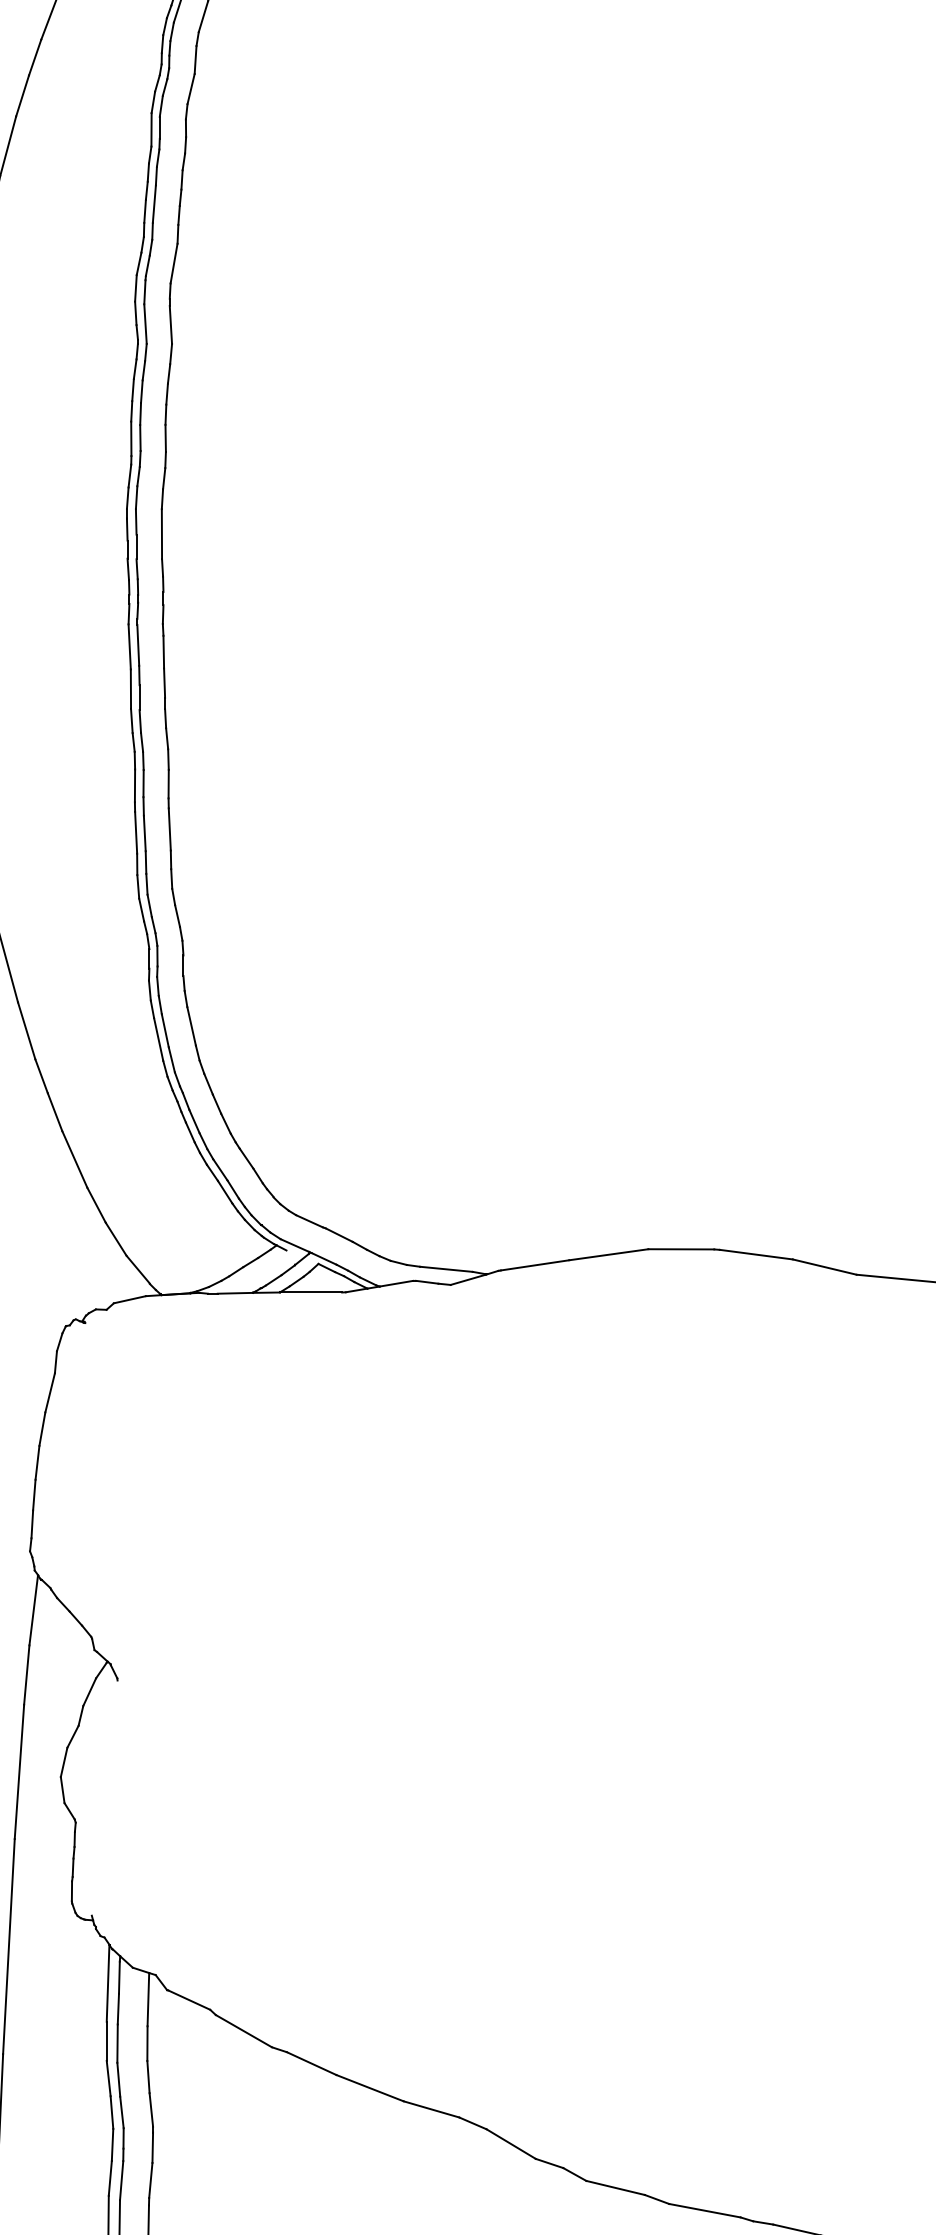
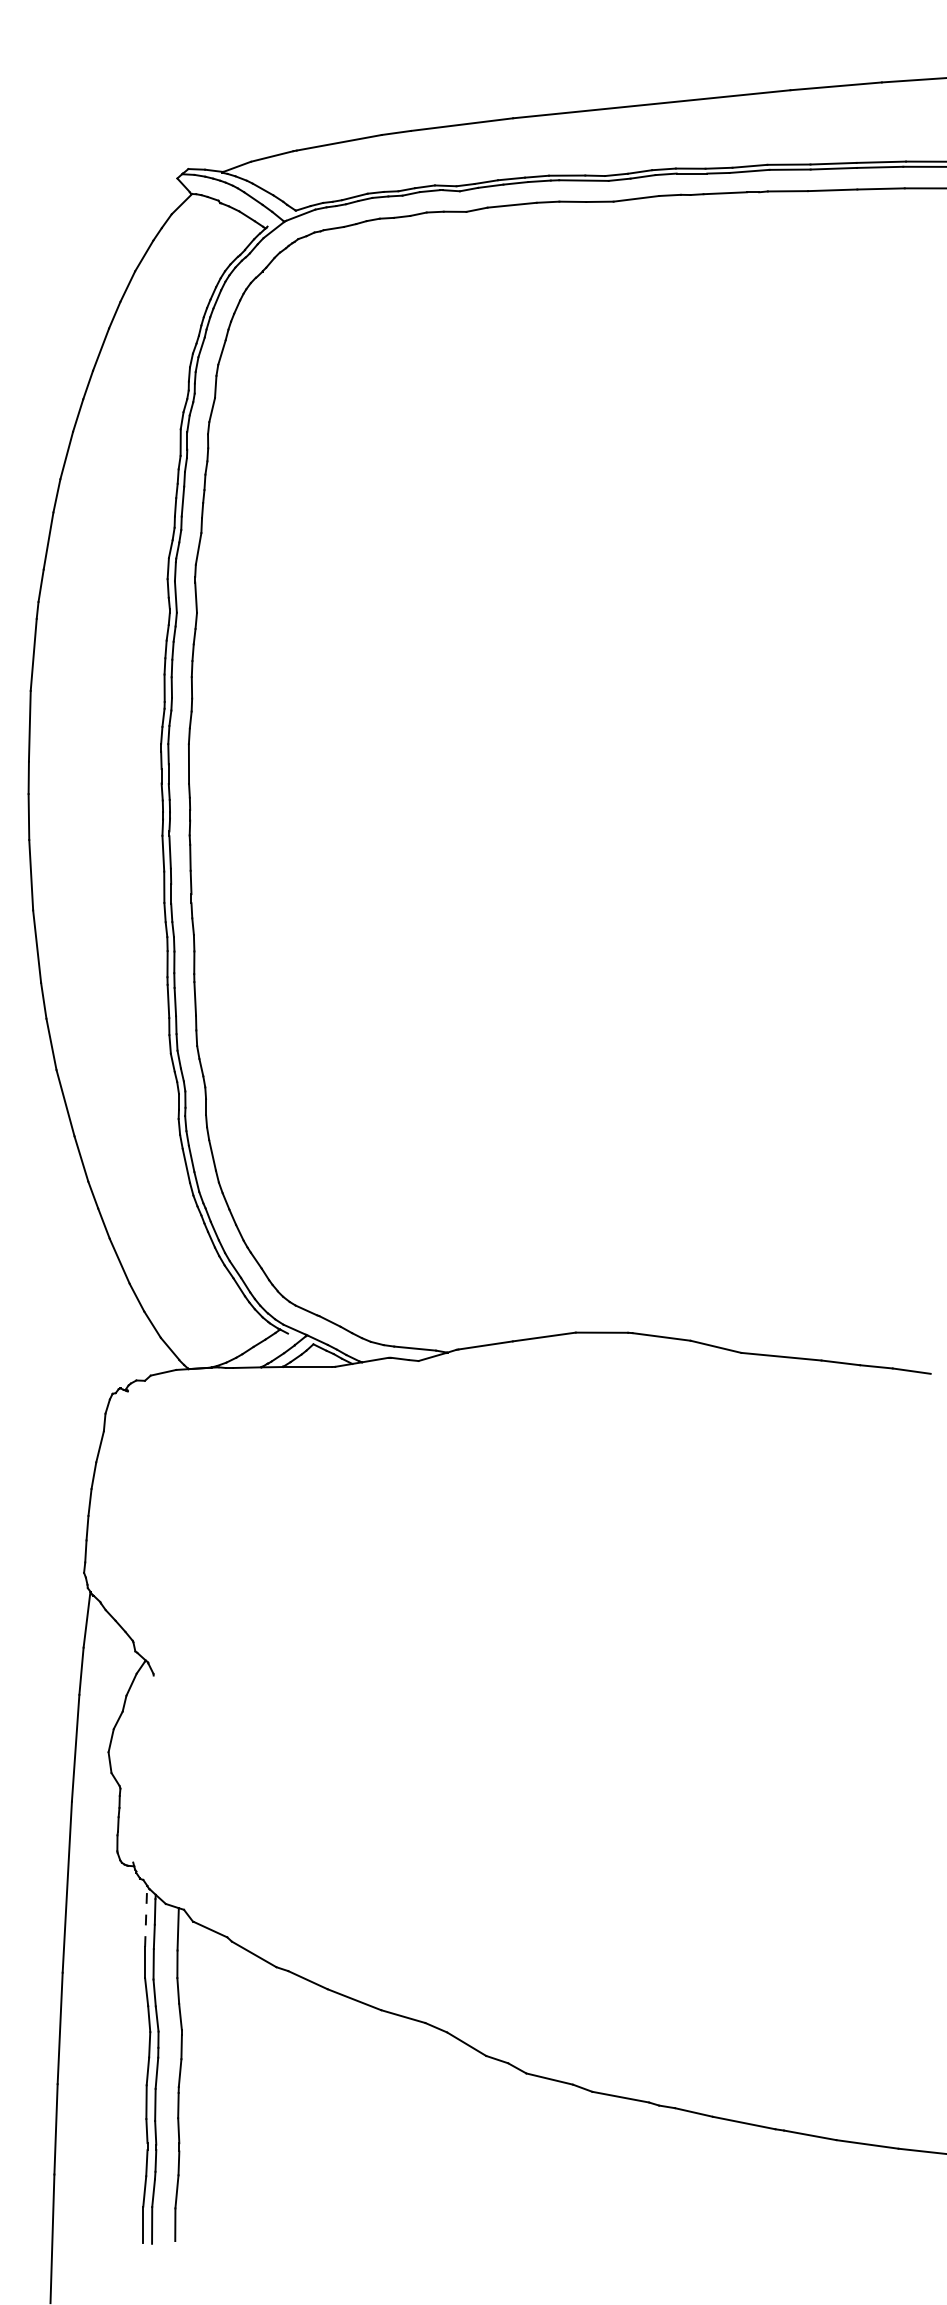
line: (108, 1983) -> (146, 1916), solid -> dashed

